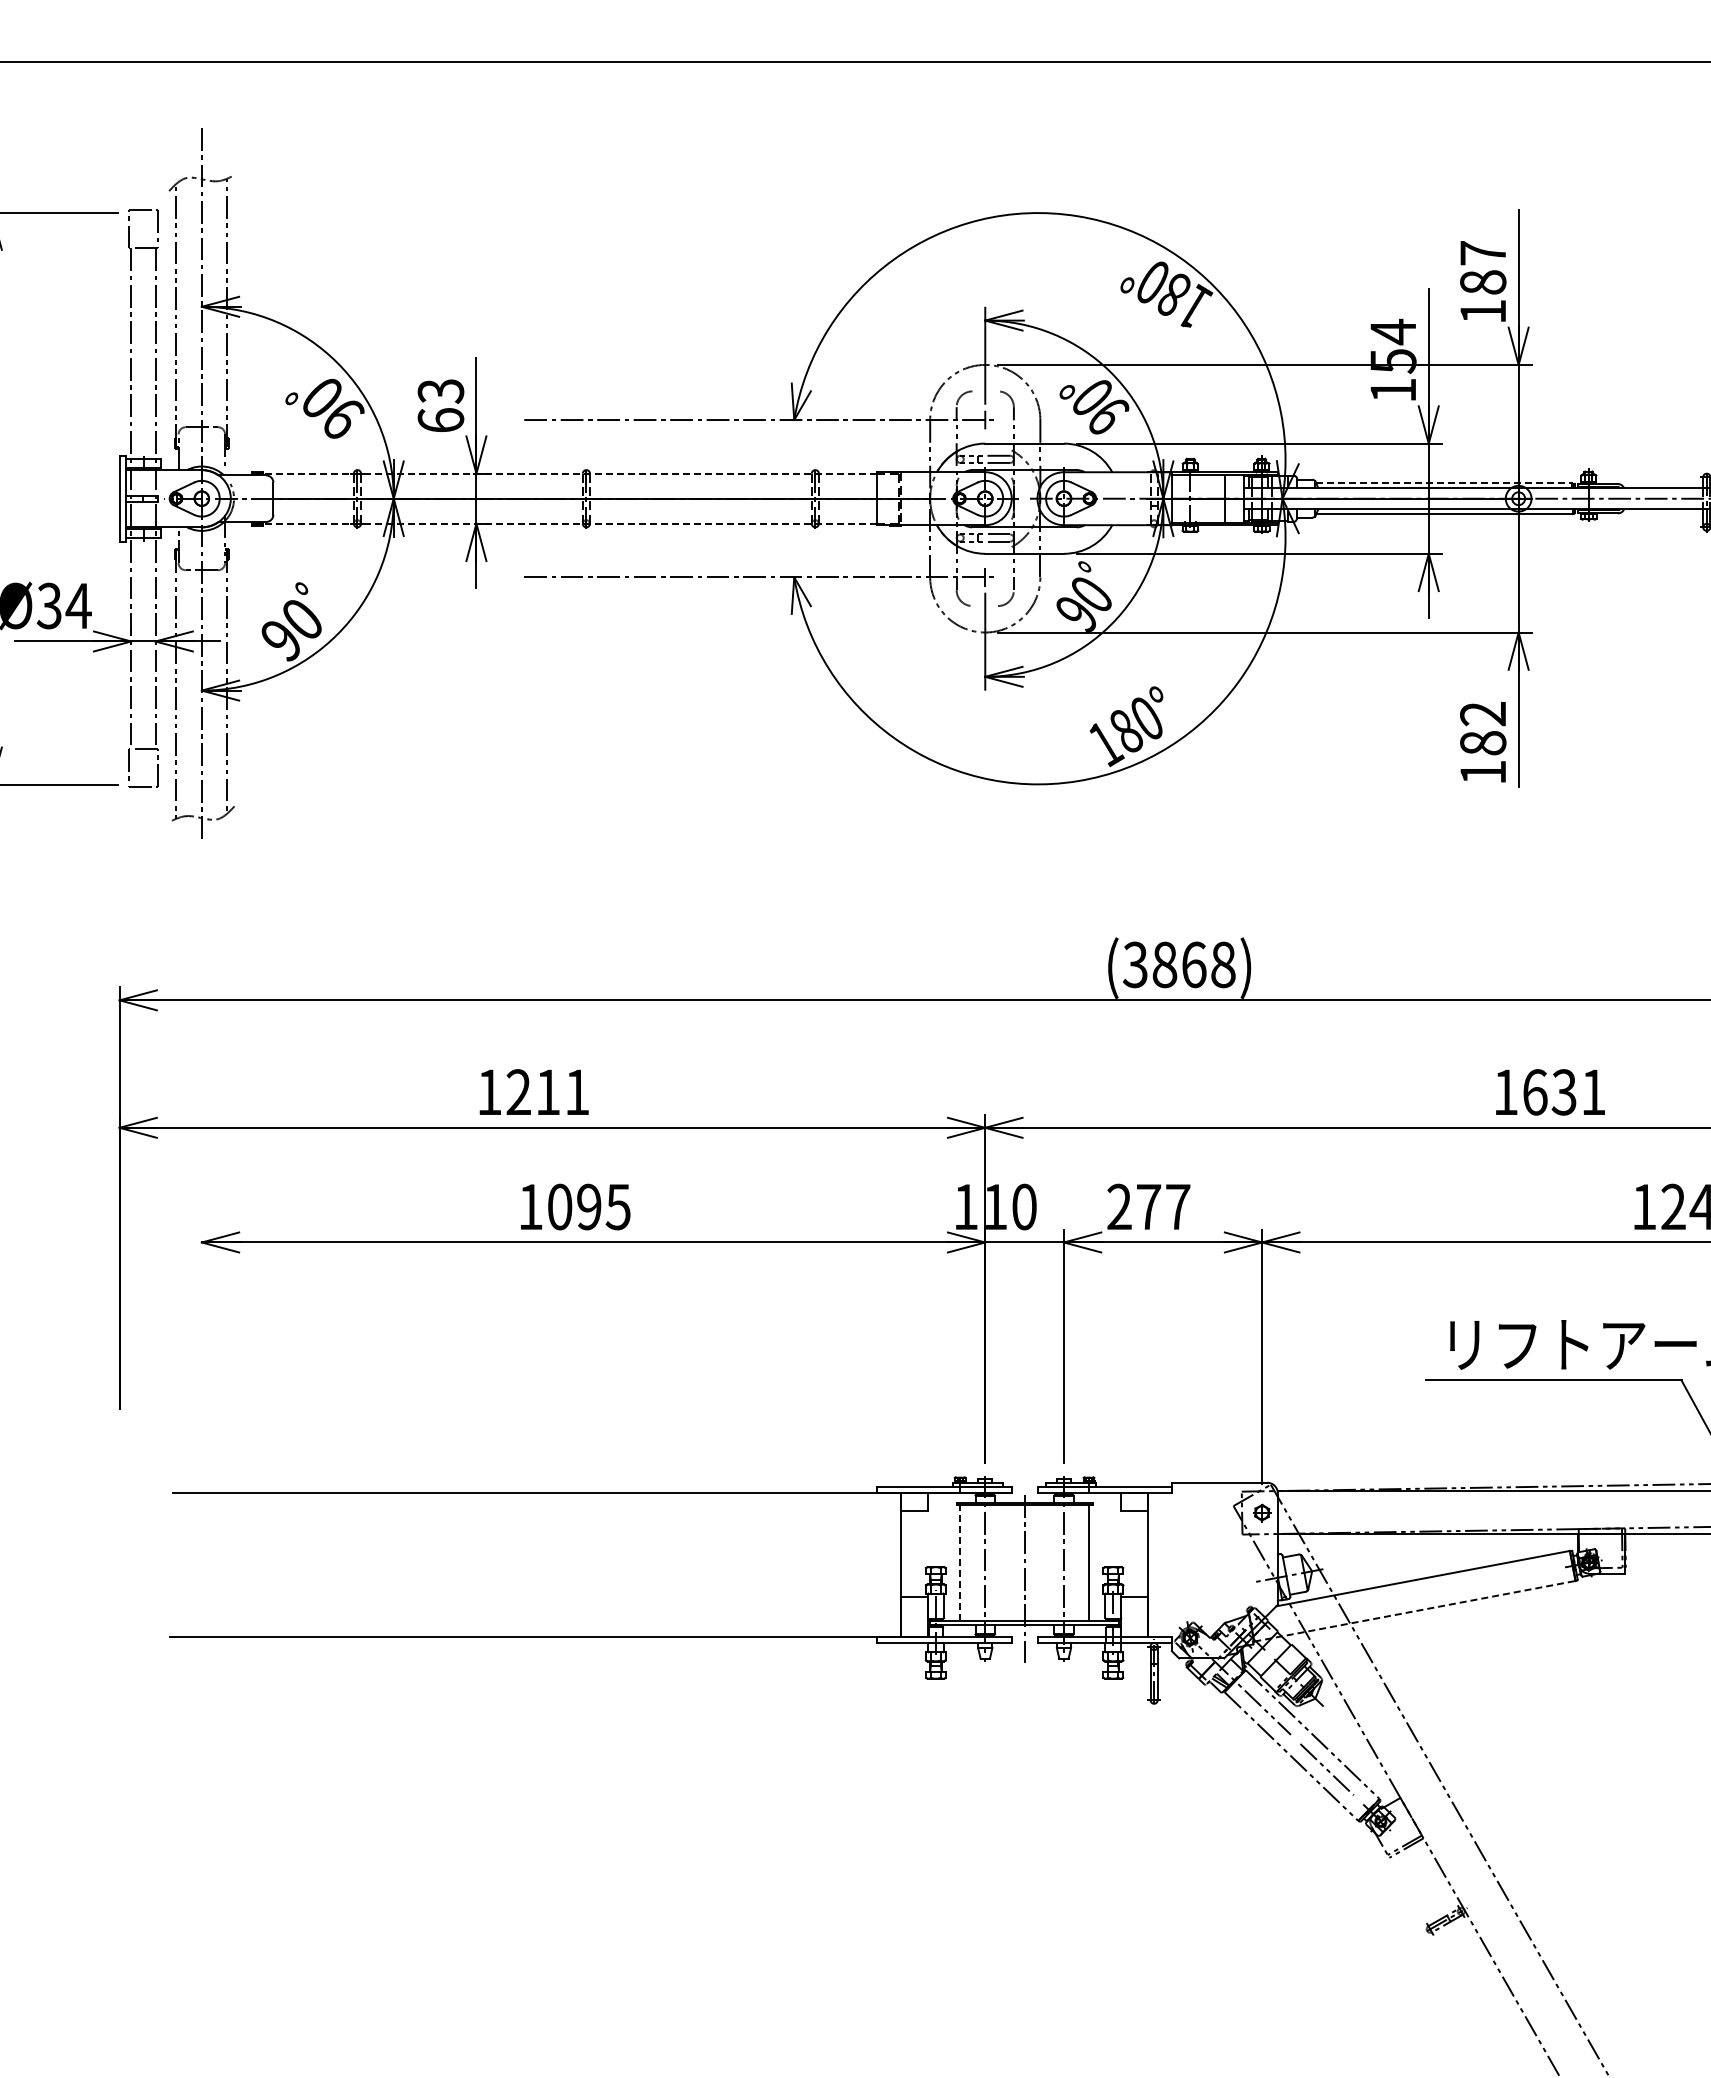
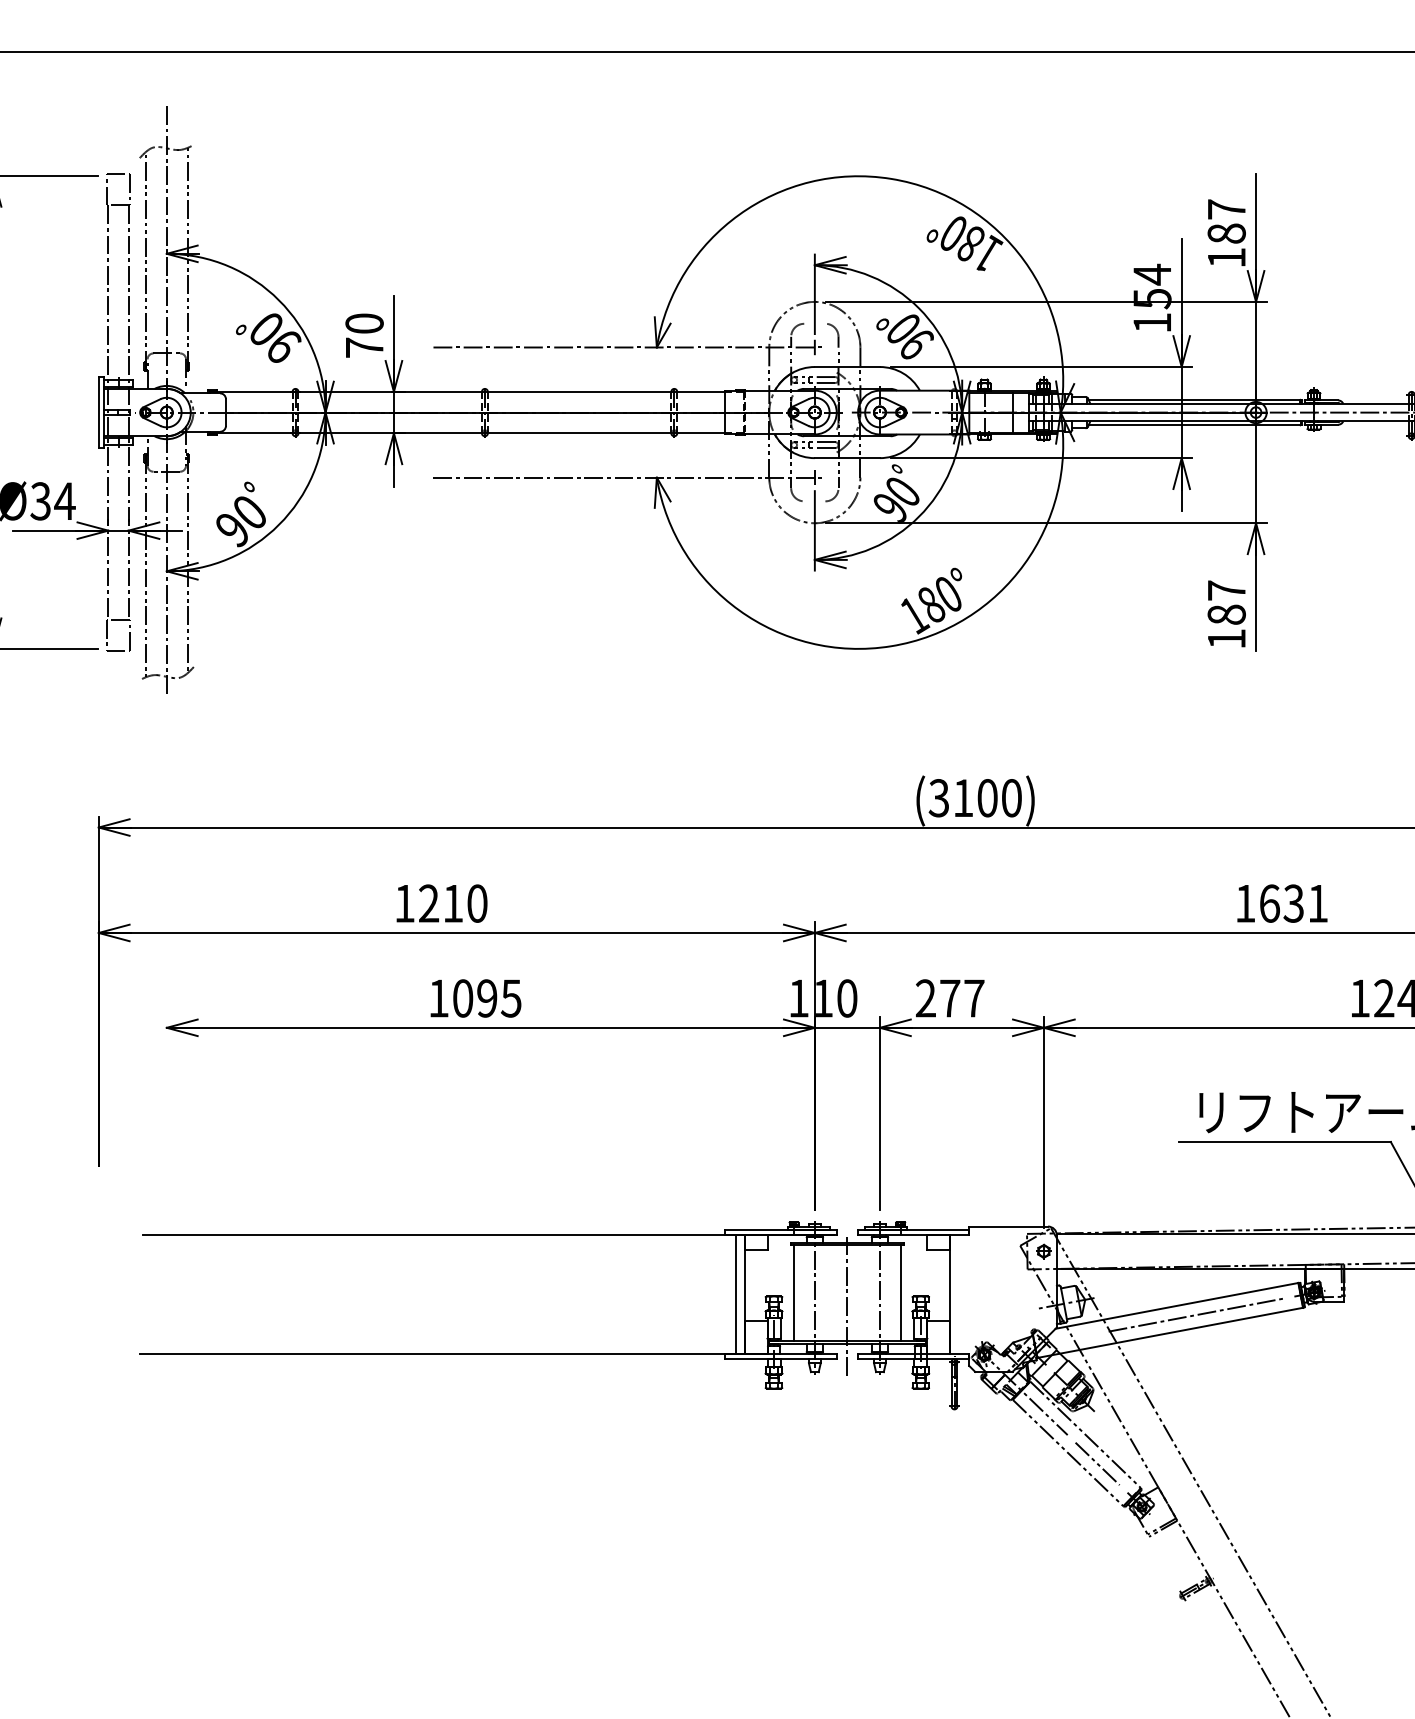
text: (440, 405) -> (364, 335), 63 -> 70
line: (565, 473) -> (467, 391), dashed -> solid
line: (1444, 483) -> (1194, 399), dashed -> solid
line: (565, 523) -> (467, 433), dashed -> solid
text: (1482, 713) -> (1226, 590), 182 -> 187
text: (1193, 964) -> (987, 797), (3868) -> (3100)
text: (577, 1092) -> (477, 903), 1211 -> 1210
line: (960, 1562) -> (794, 1292), dashed -> solid
line: (890, 1564) -> (736, 1294), added
line: (1445, 1589) -> (1195, 1314), added
line: (1415, 1611) -> (1170, 1333), dashed -> solid

